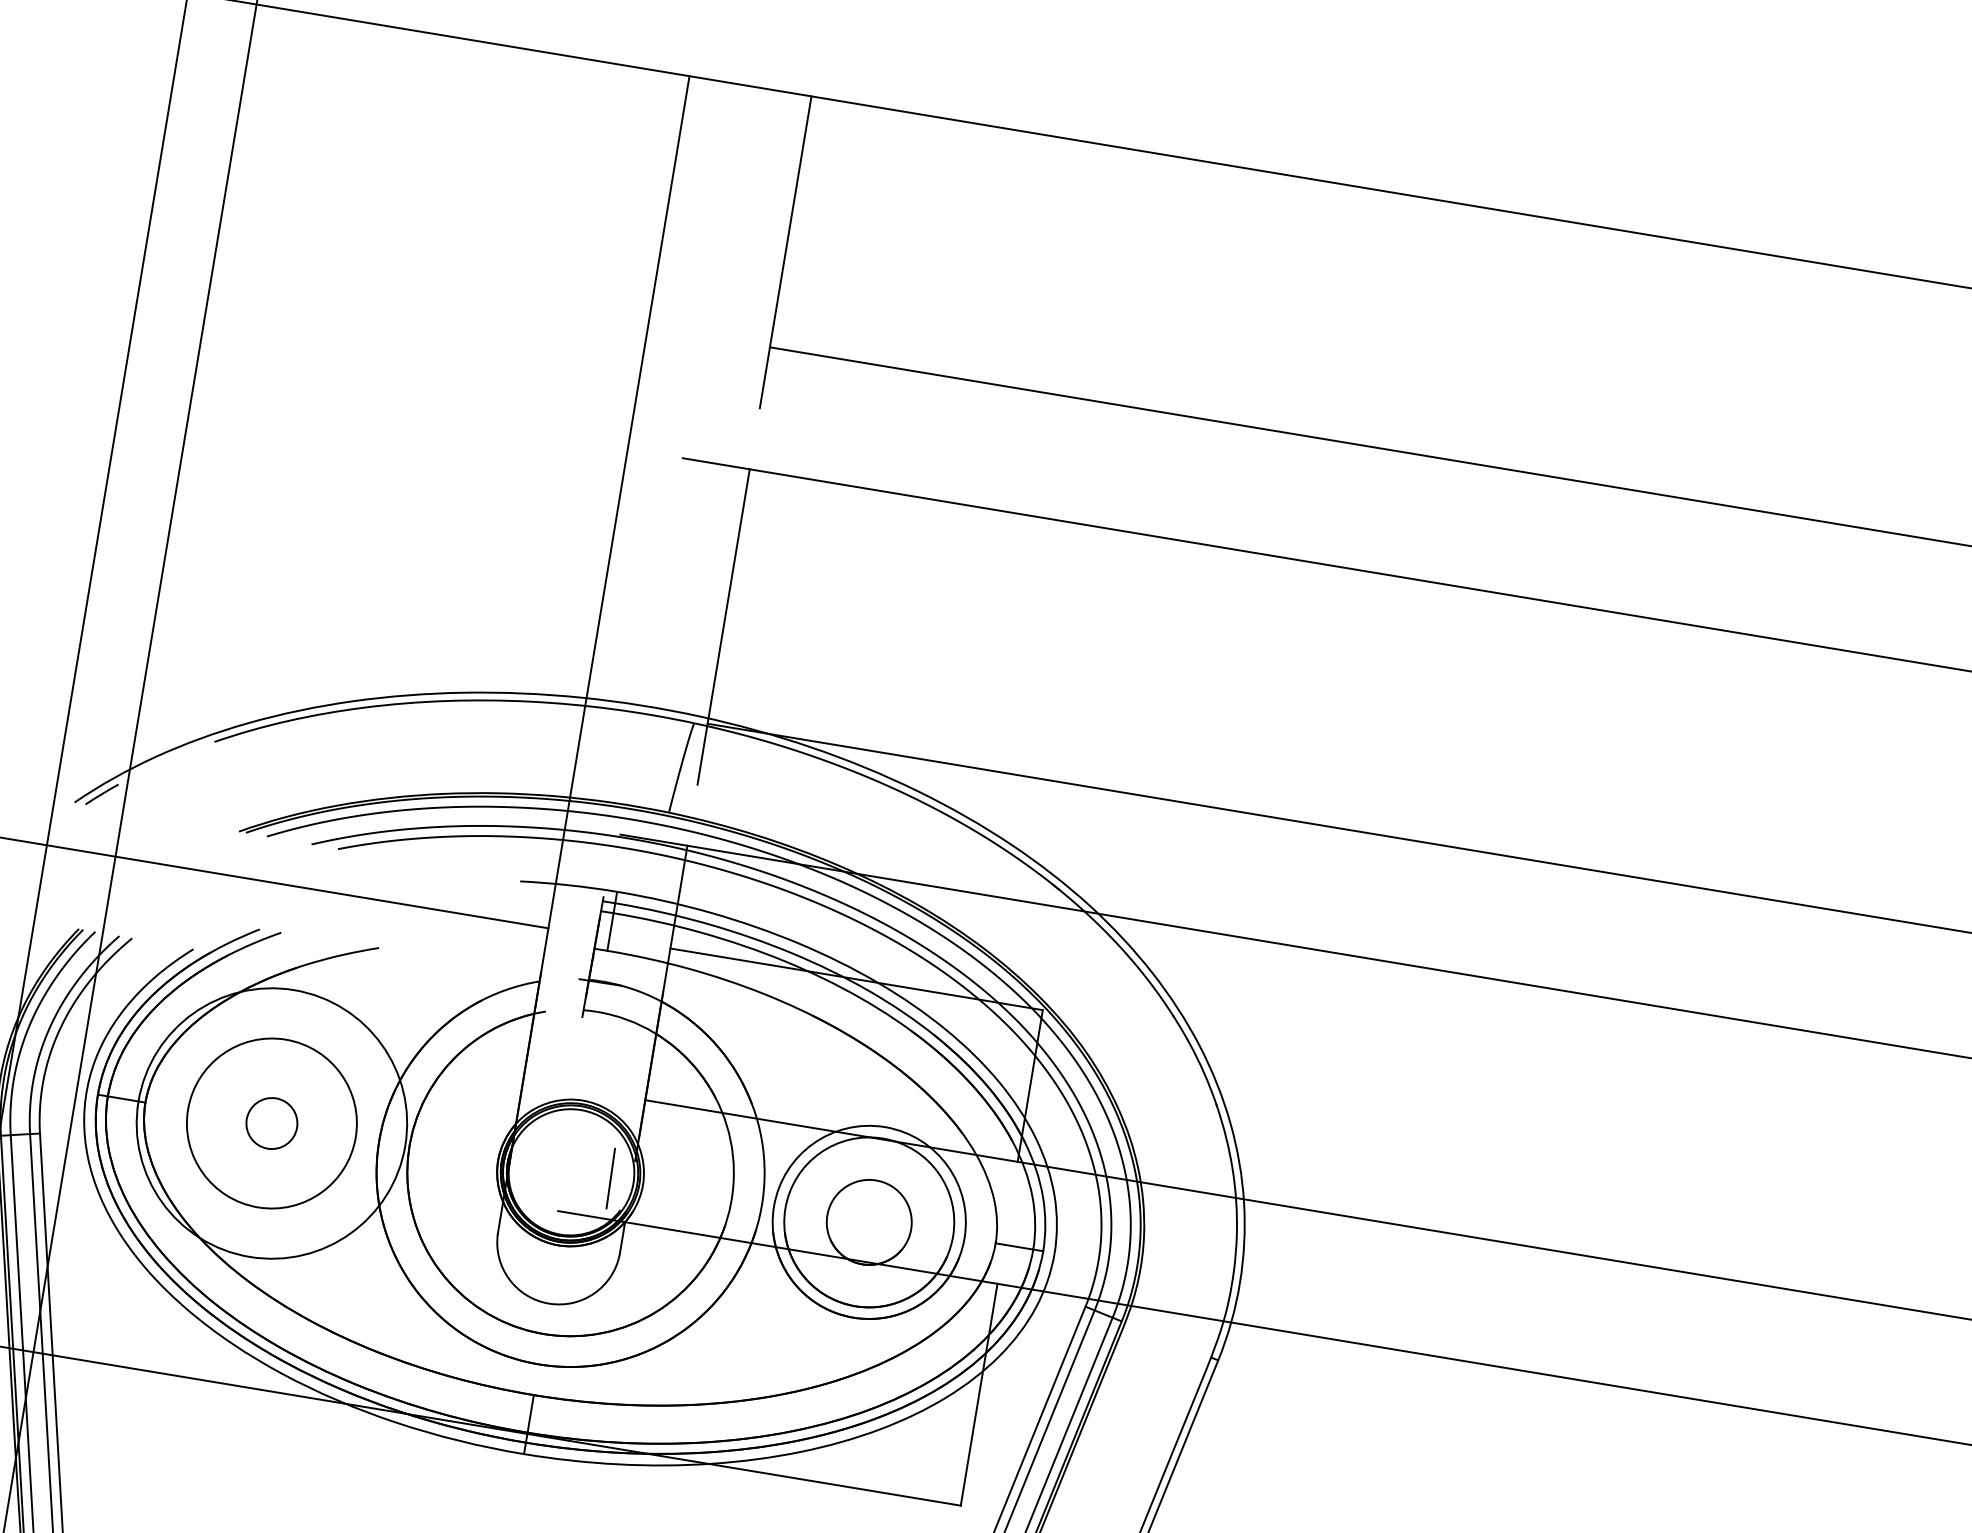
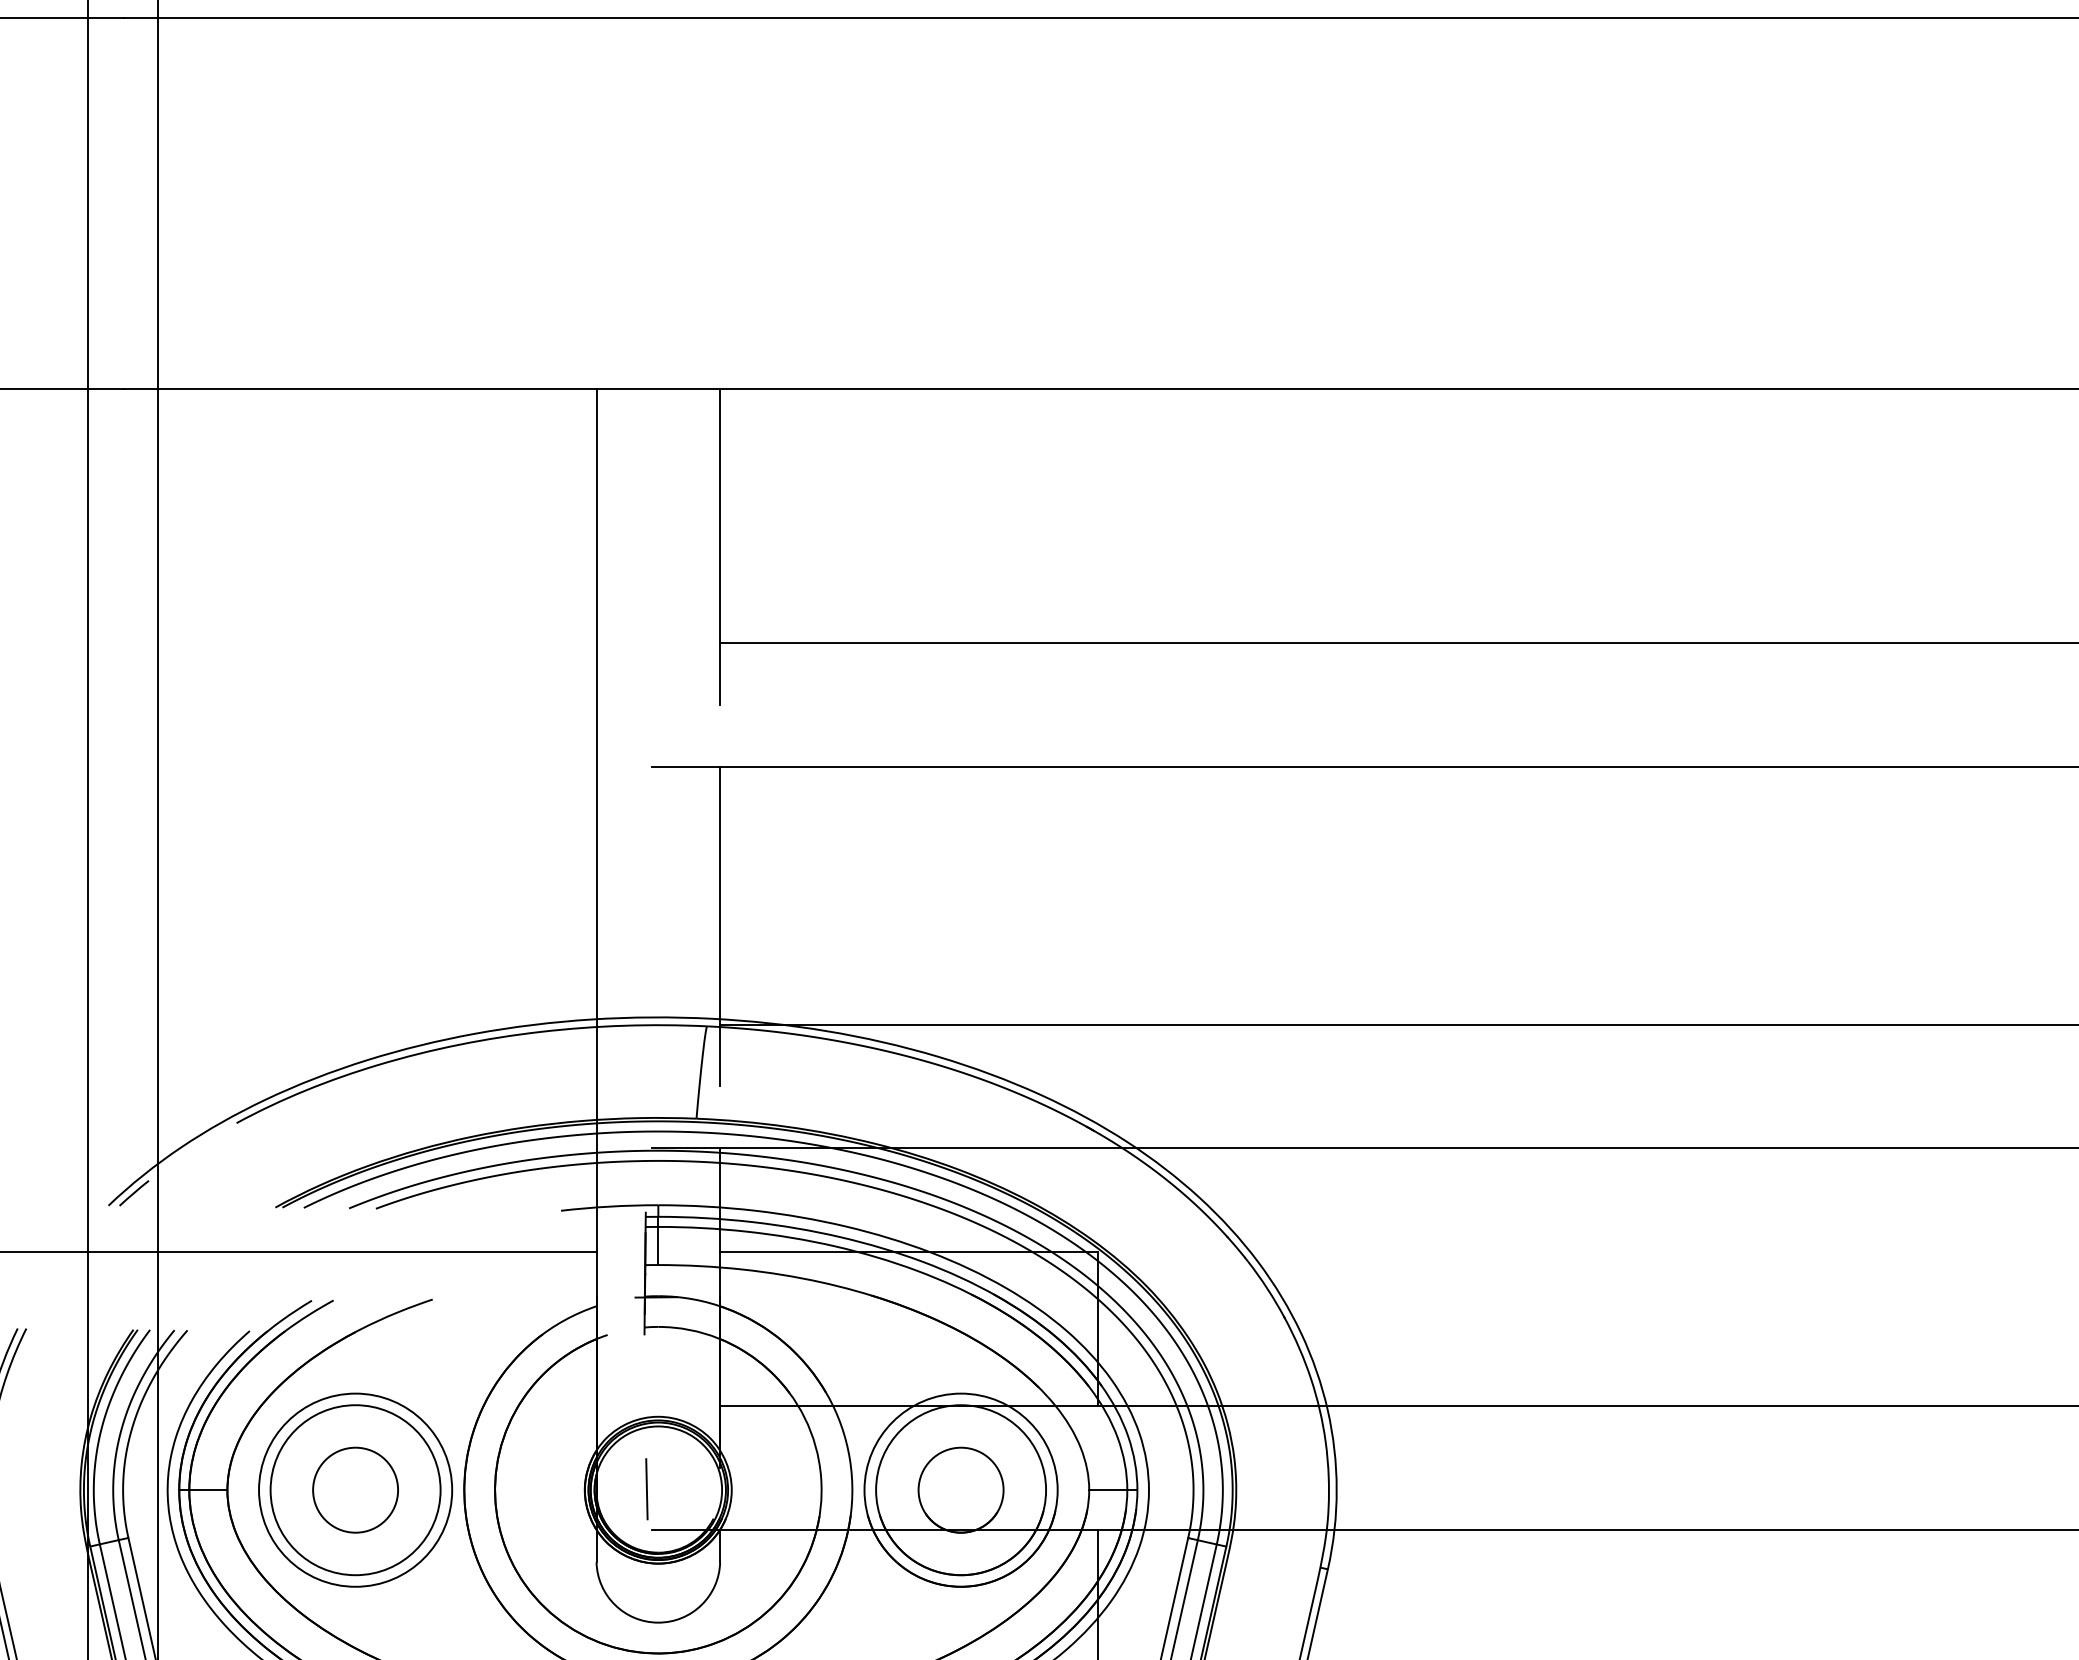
circle: (271, 1122) -> (355, 1489), size x0.71
circle: (271, 1122) -> (355, 1489), size x1.67
line: (610, 1178) -> (646, 1489), moved

